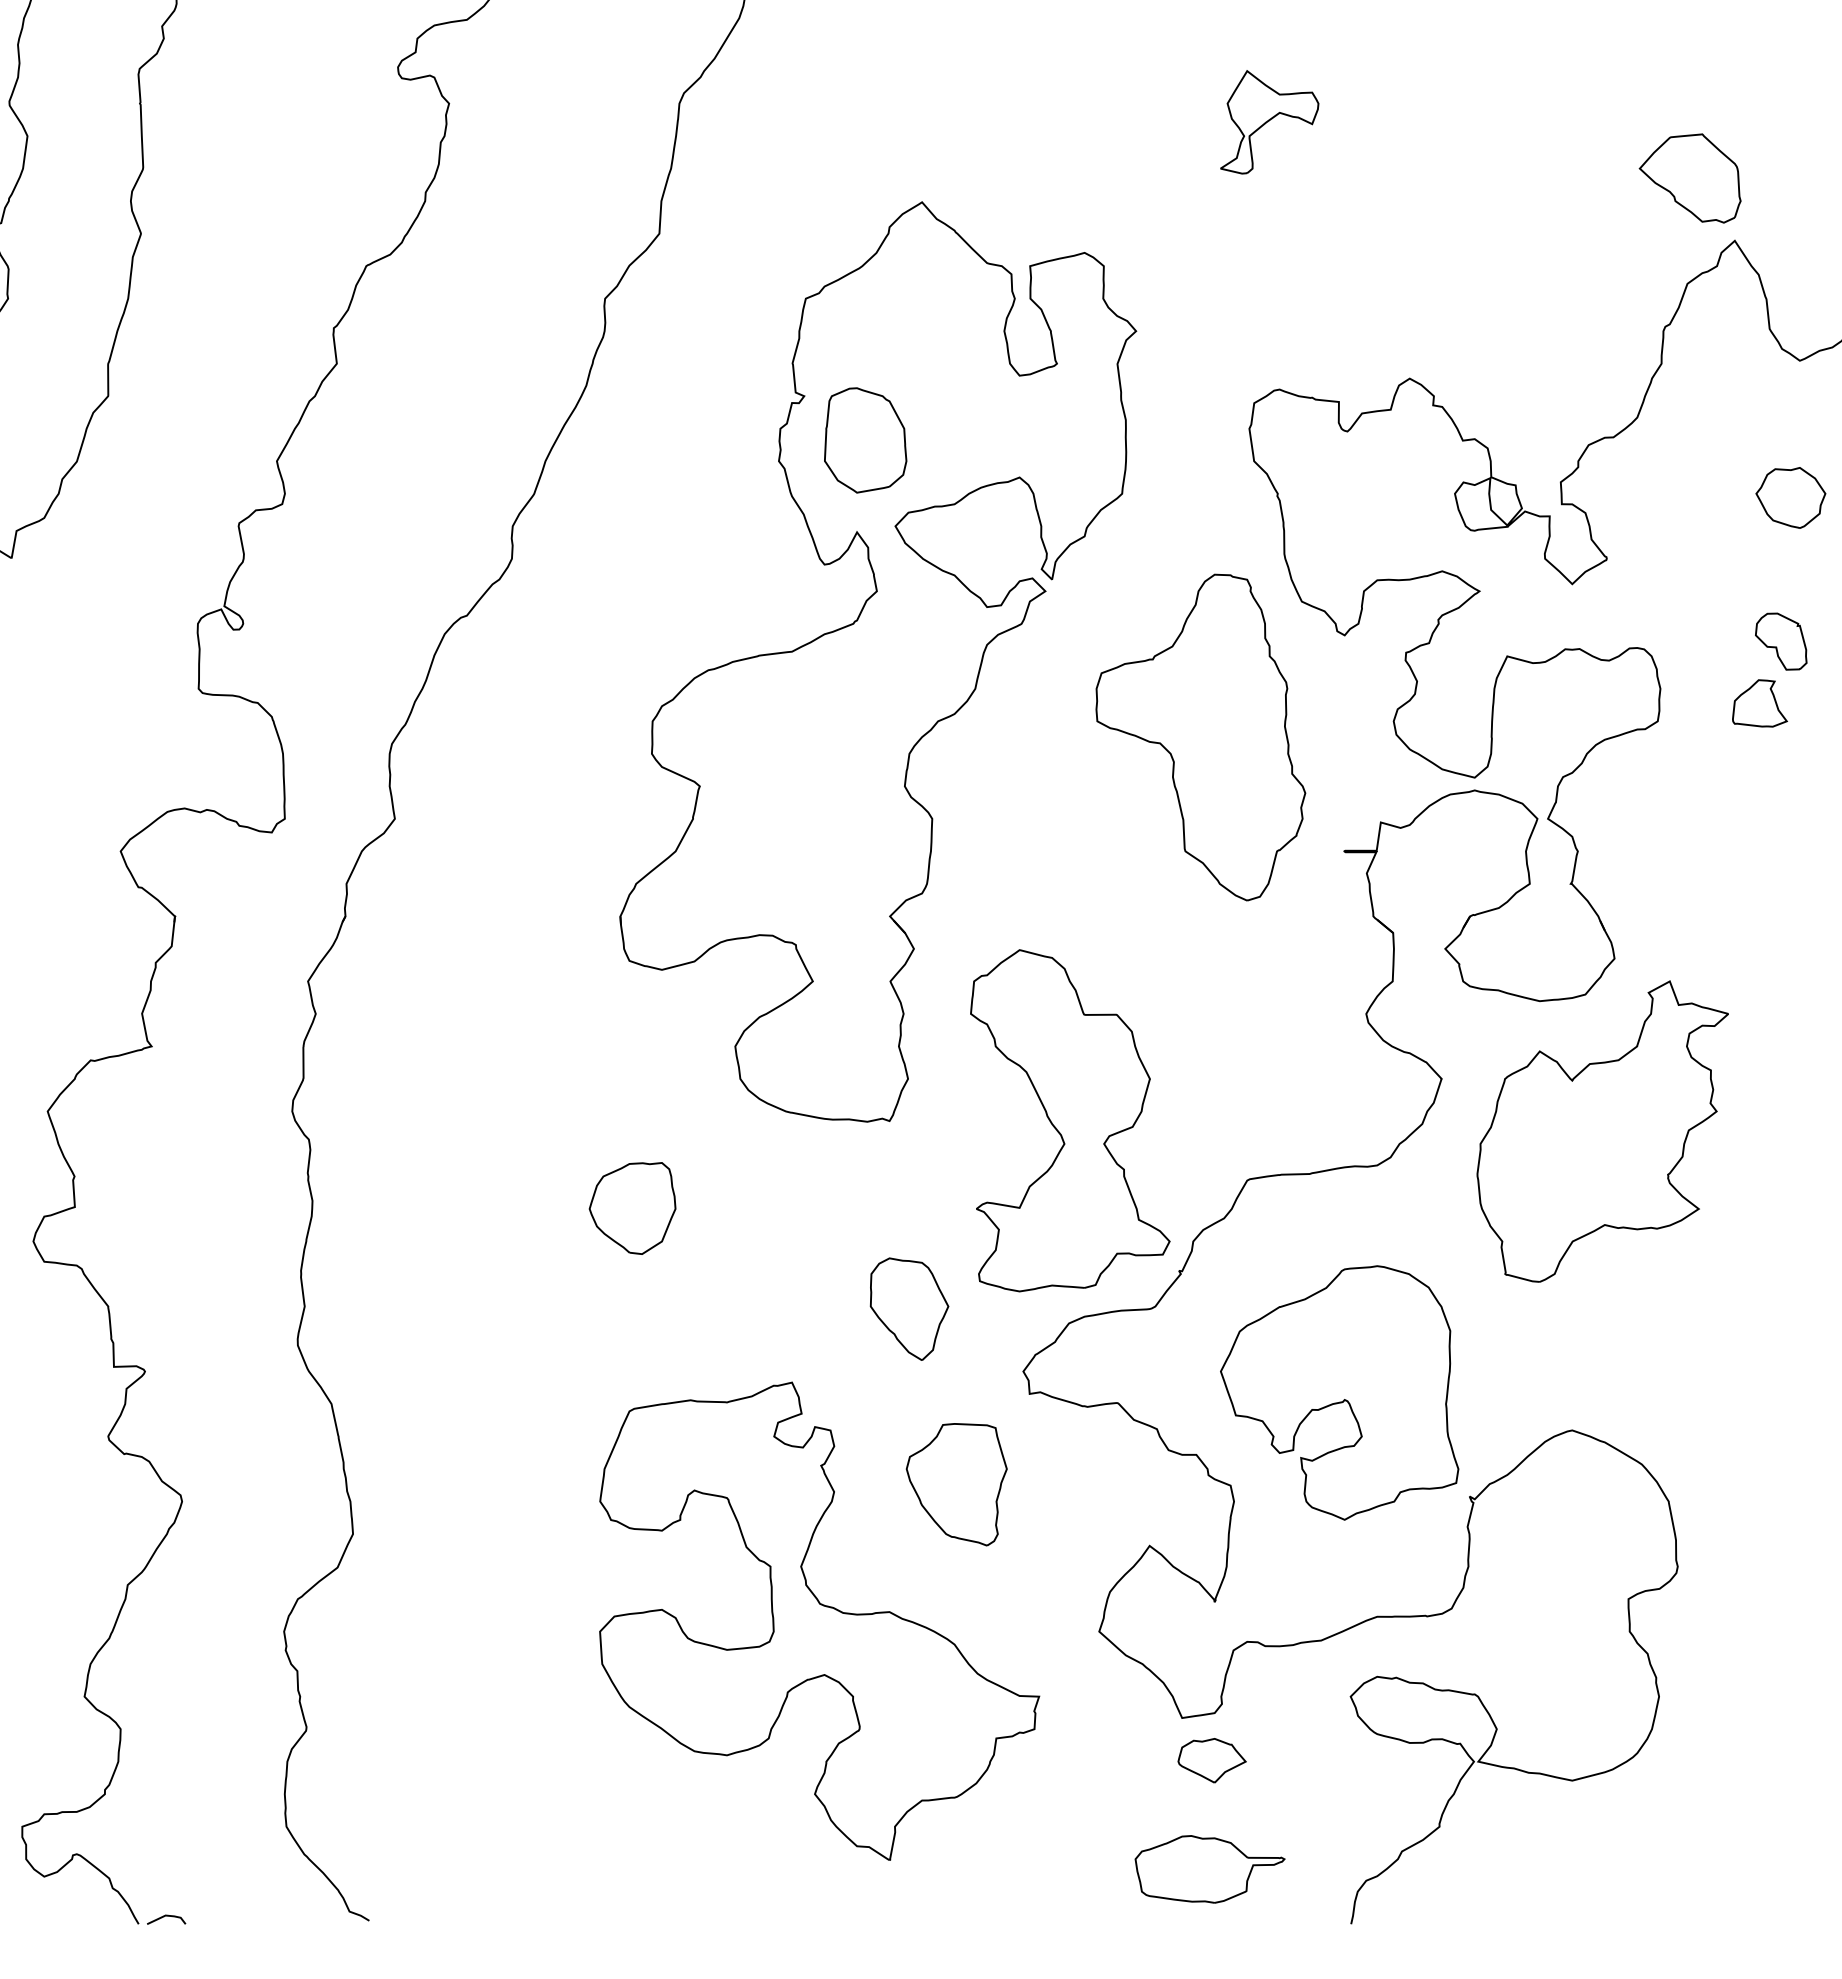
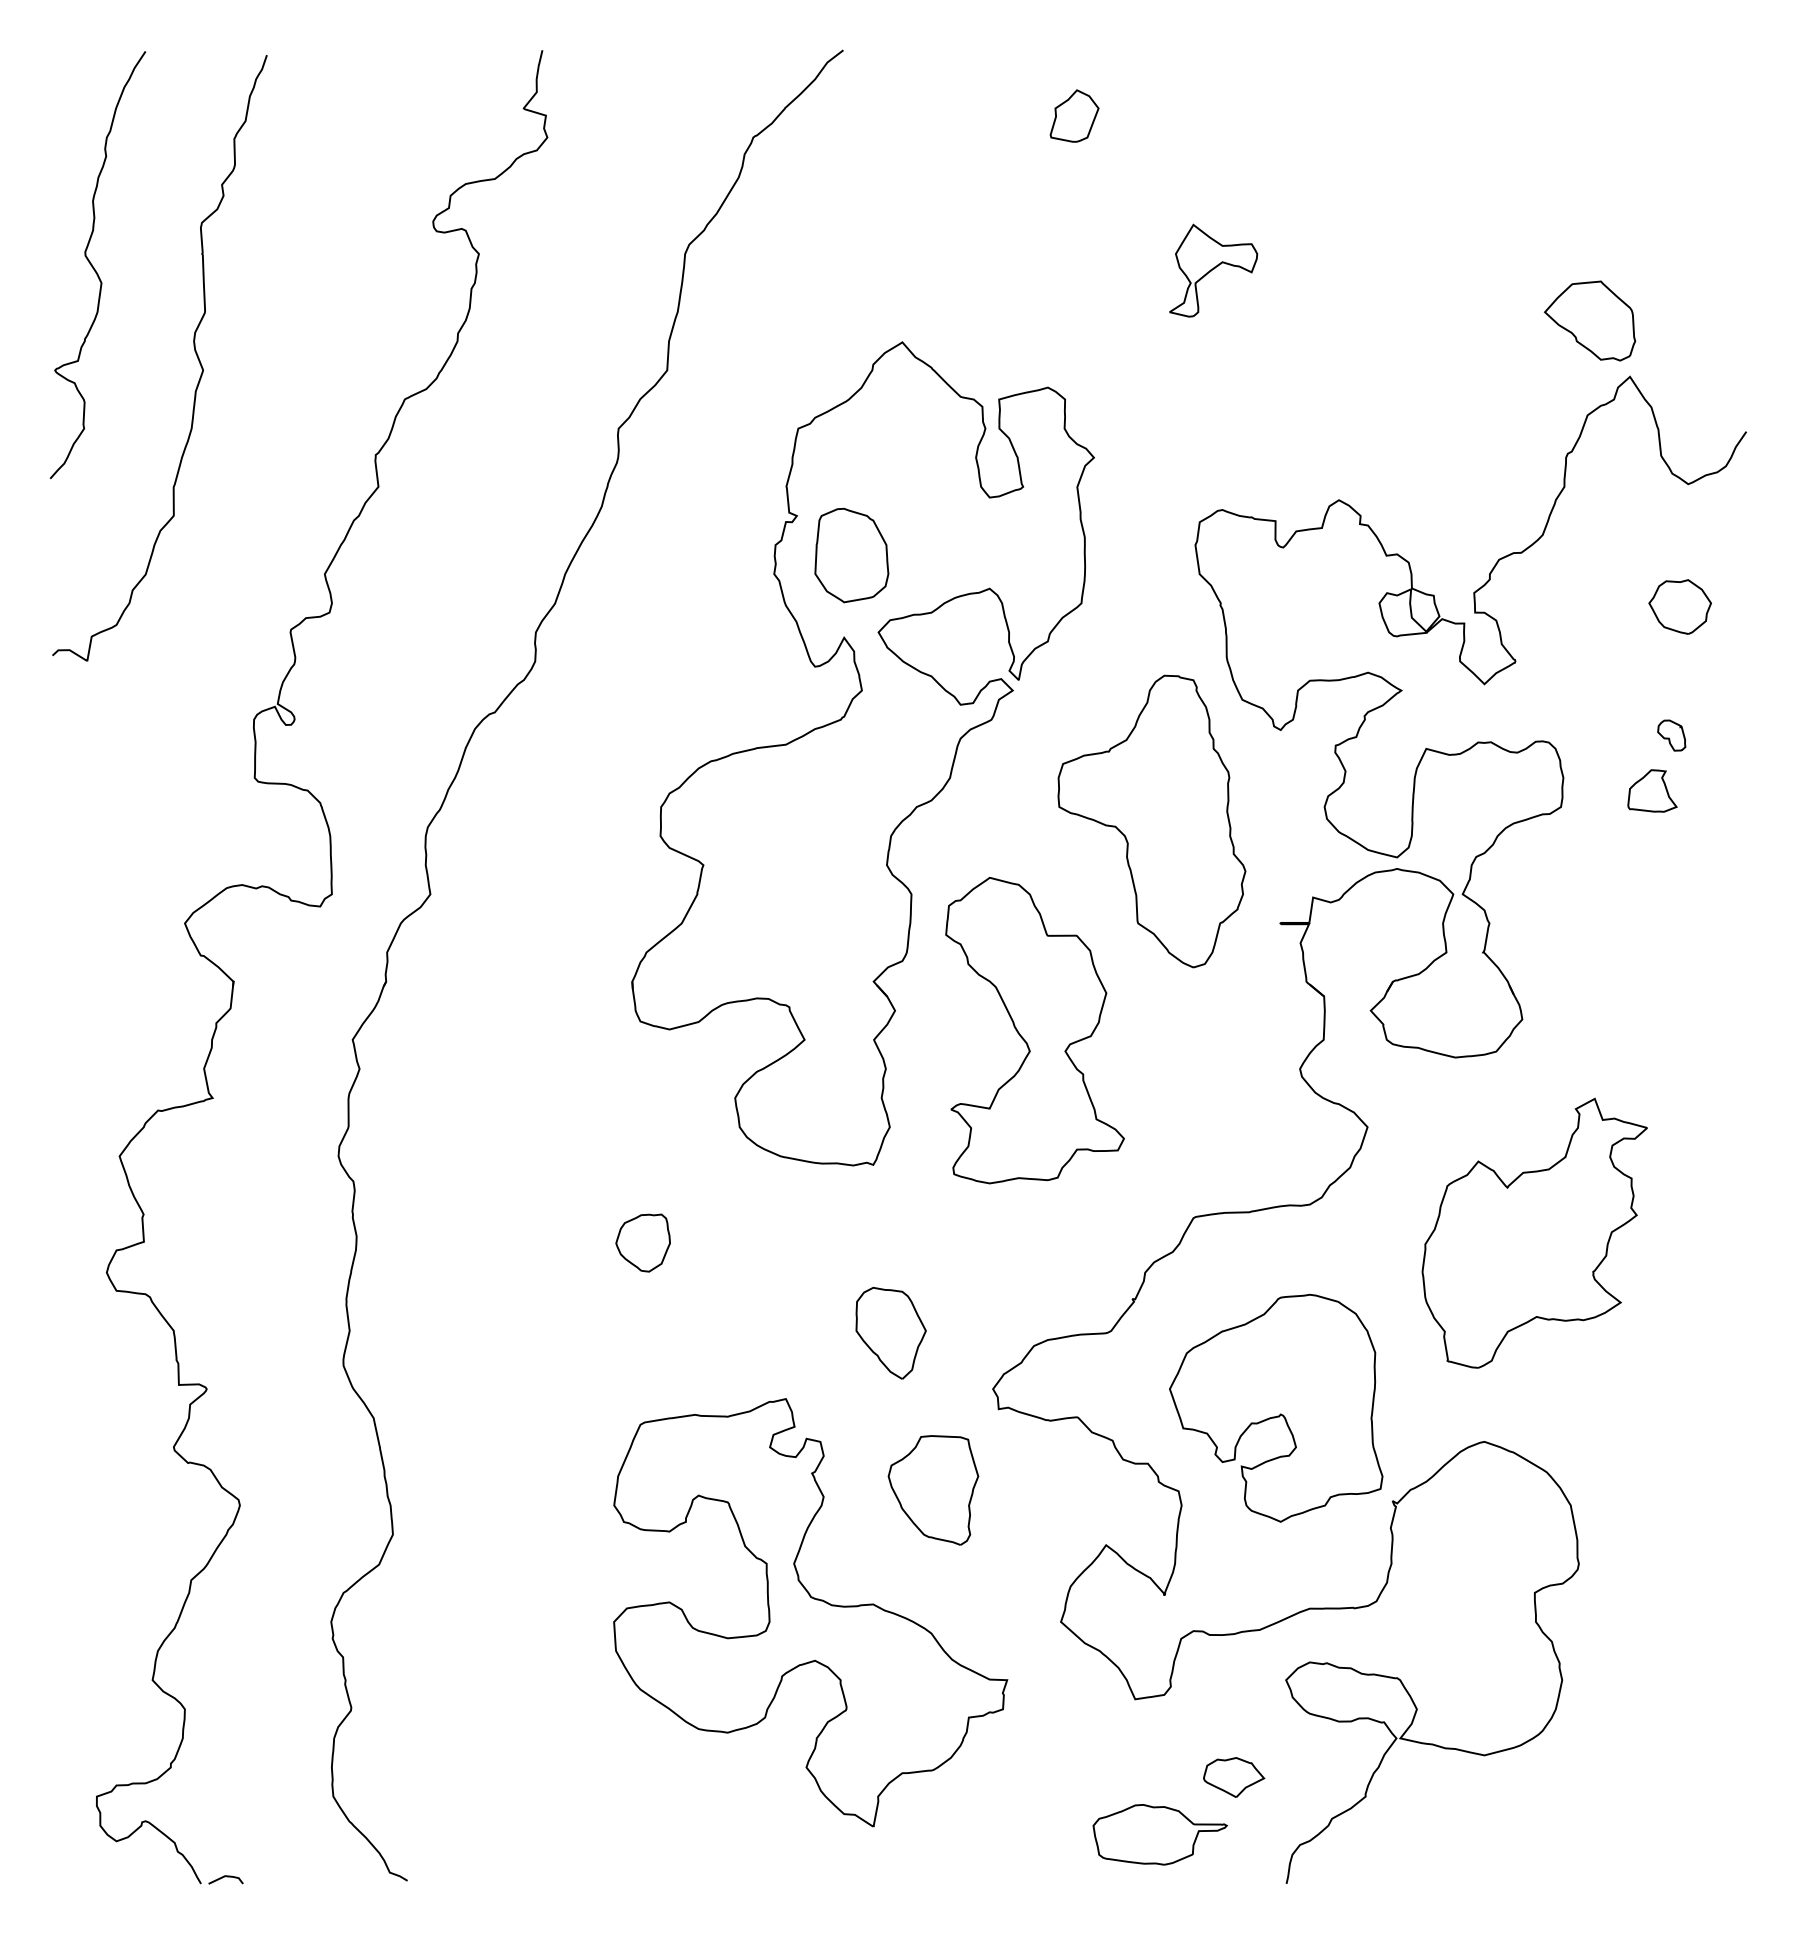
part: (1781, 641) -> (1671, 735), size x0.6
part: (1069, 1120) -> (1034, 1030), moved
part: (1602, 1130) -> (1534, 1232), moved
part: (631, 1207) -> (642, 1242), size x0.7
part: (1212, 1760) -> (1234, 1777), moved

